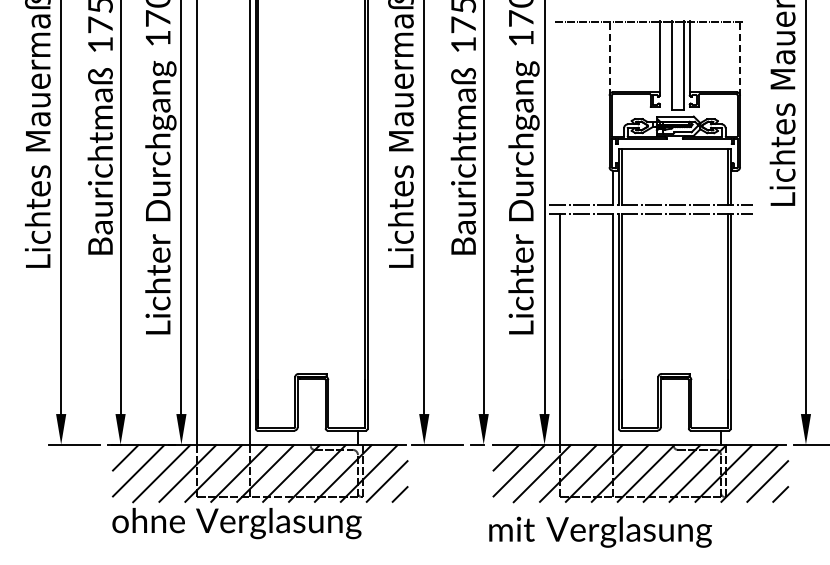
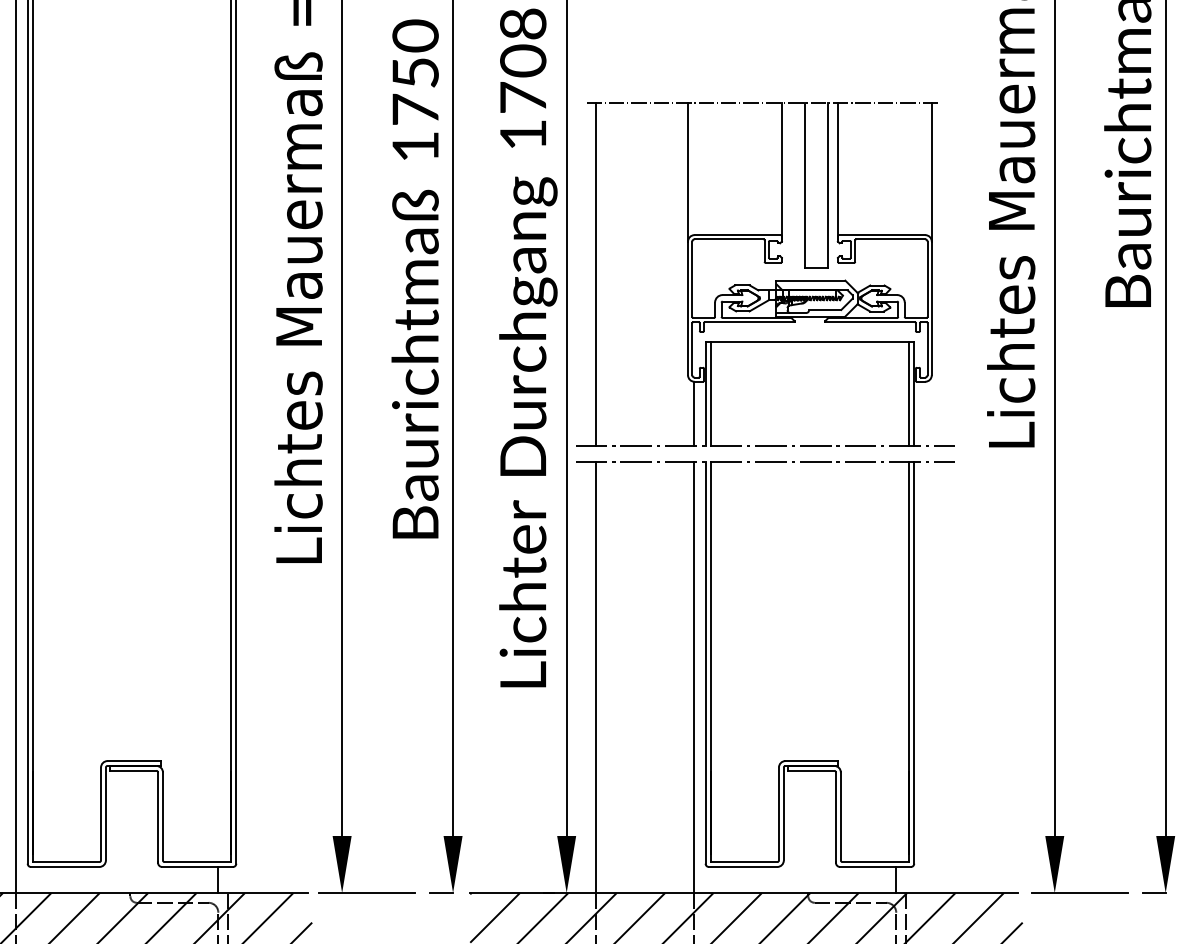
line: (609, 58) -> (687, 172), dashed -> solid
line: (740, 58) -> (932, 172), dashed -> solid
line: (560, 113) -> (596, 274), added

